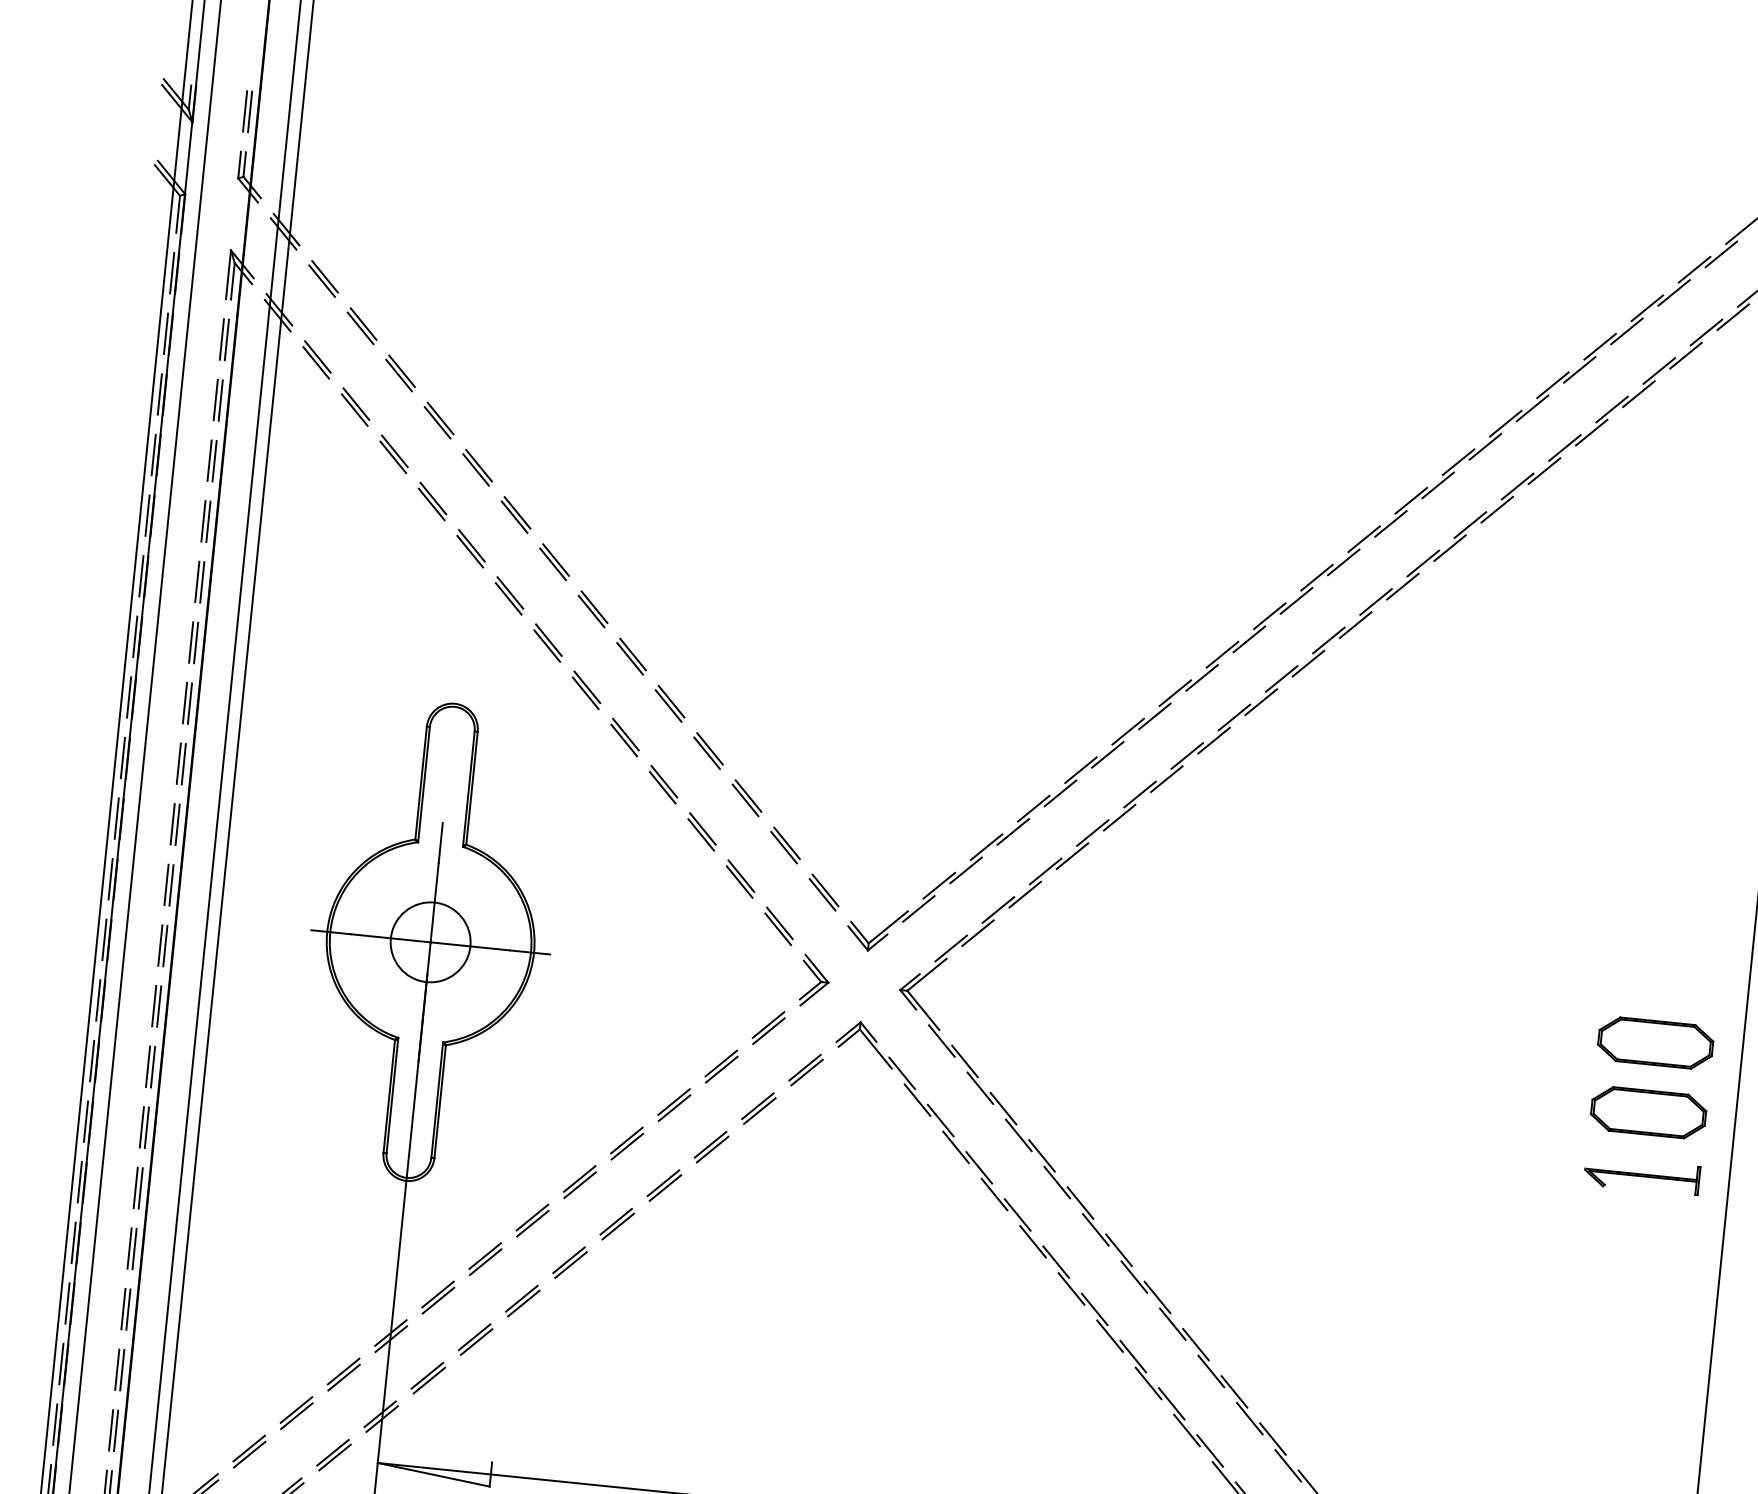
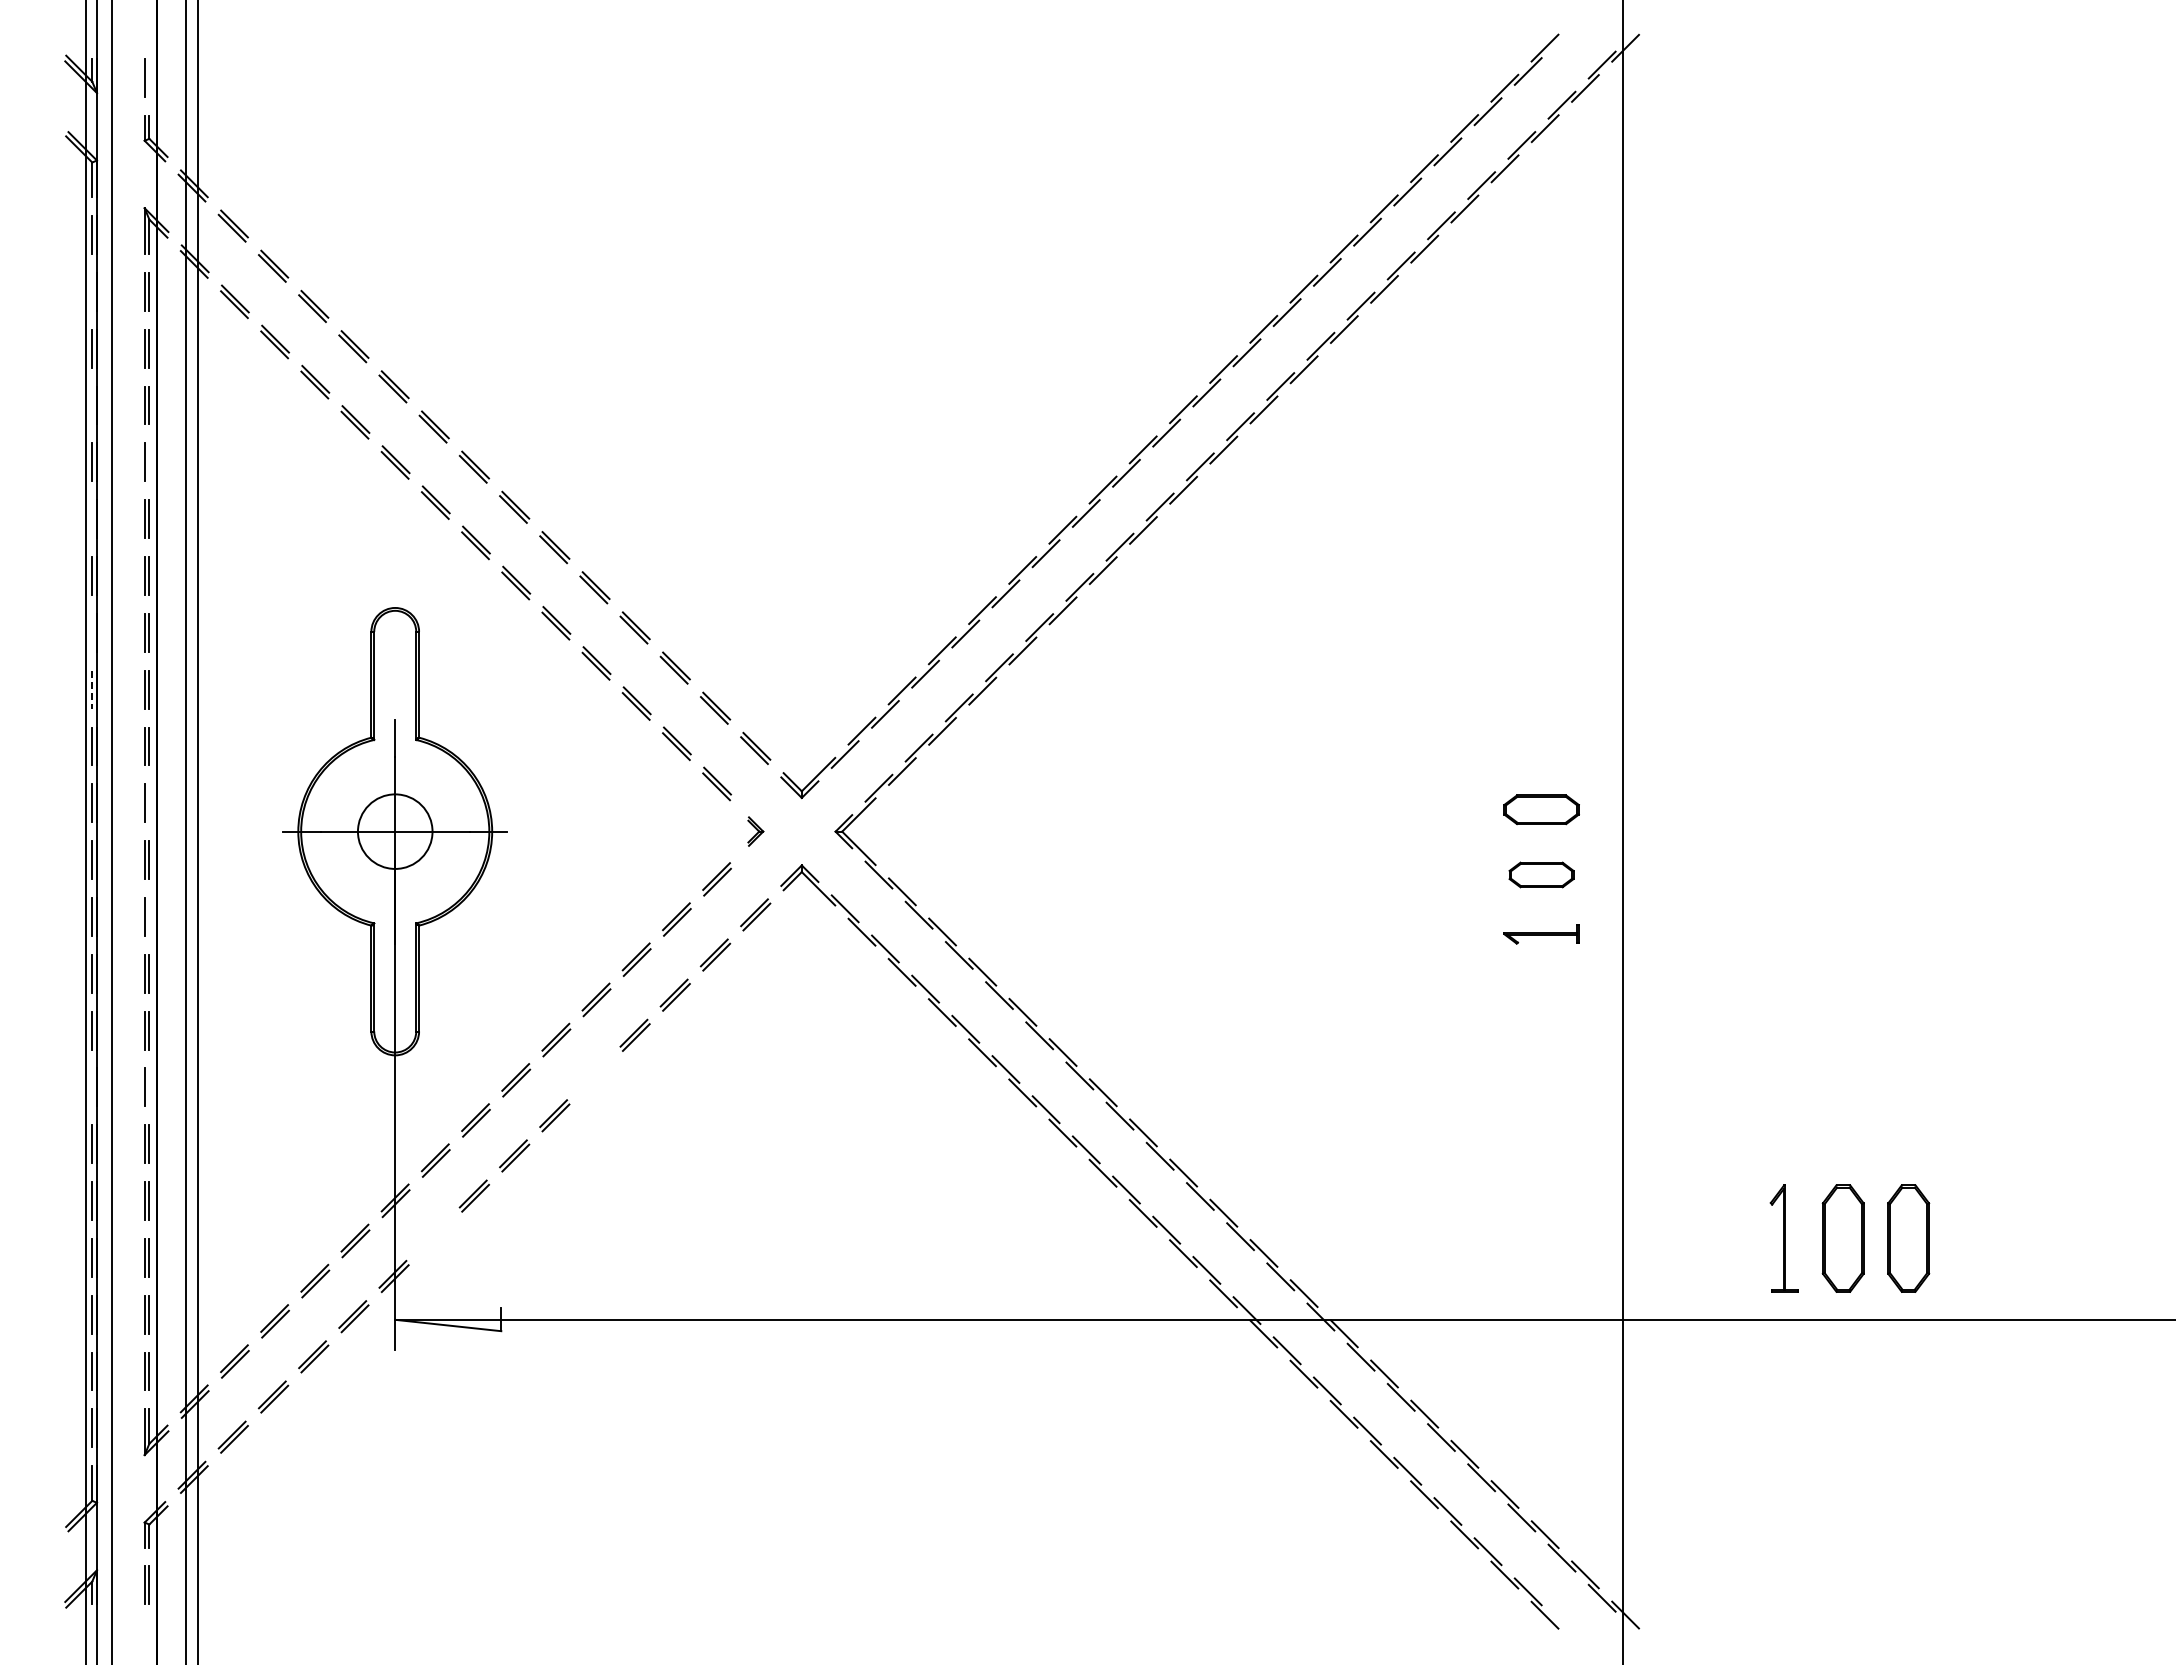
line: (250, 111) -> (149, 77), removed
line: (166, 333) -> (92, 291), removed
line: (153, 455) -> (92, 405), removed
line: (208, 522) -> (149, 462), removed
line: (141, 576) -> (92, 519), removed
line: (129, 697) -> (92, 632), removed
line: (123, 757) -> (92, 689), solid -> dashed
line: (171, 885) -> (149, 803), removed
part: (814, 981) -> (755, 831), size x0.6
line: (159, 1006) -> (149, 916), removed
part: (1655, 1042) -> (1541, 809), size x0.7
part: (1648, 1112) -> (1541, 874), size x0.6
part: (1641, 1176) -> (1541, 934), size x0.7
line: (80, 1182) -> (92, 1087), removed
line: (140, 1188) -> (149, 1087), removed
part: (616, 1223) -> (594, 1075), removed
part: (427, 1377) -> (433, 1235), removed

